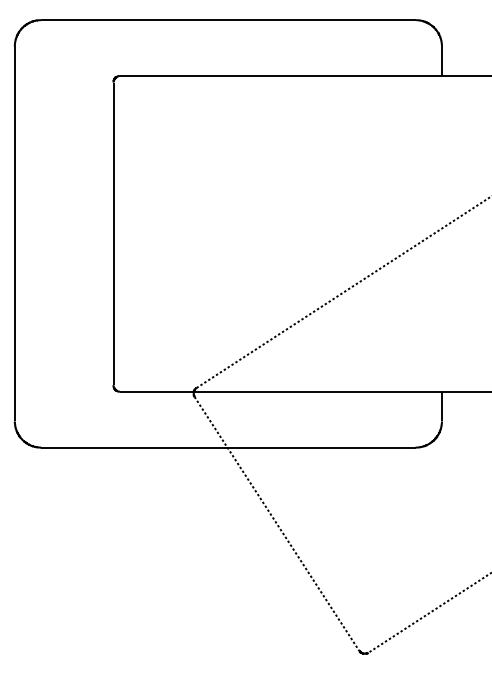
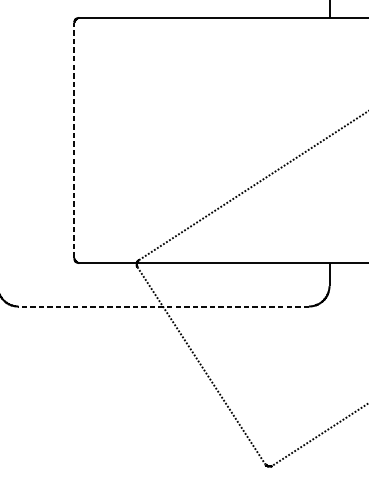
line: (113, 233) -> (74, 140), solid -> dashed
line: (227, 447) -> (162, 306), solid -> dashed

